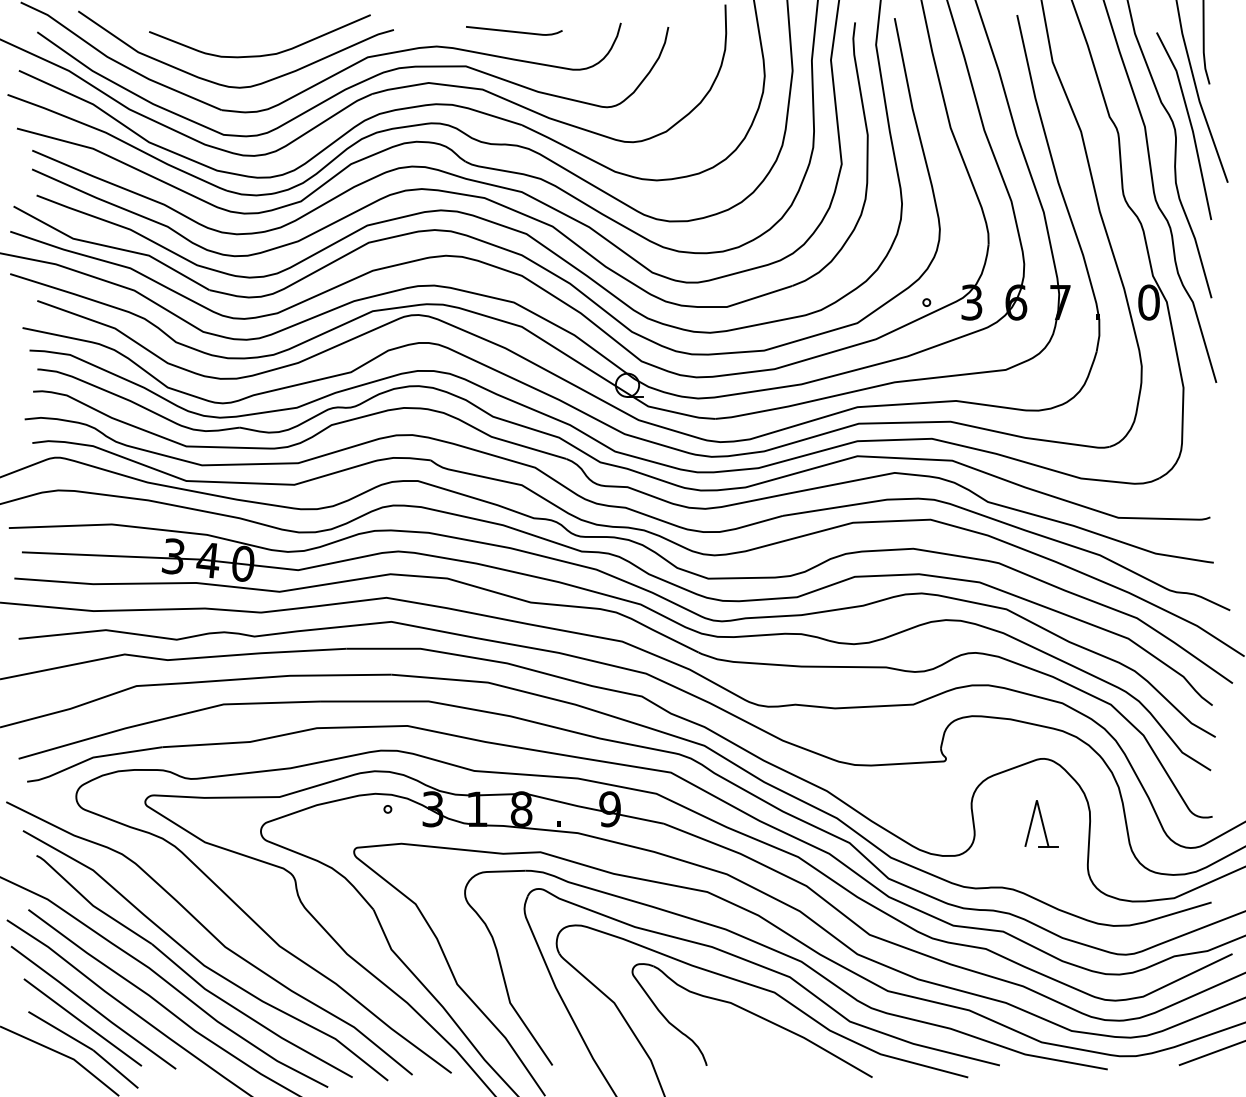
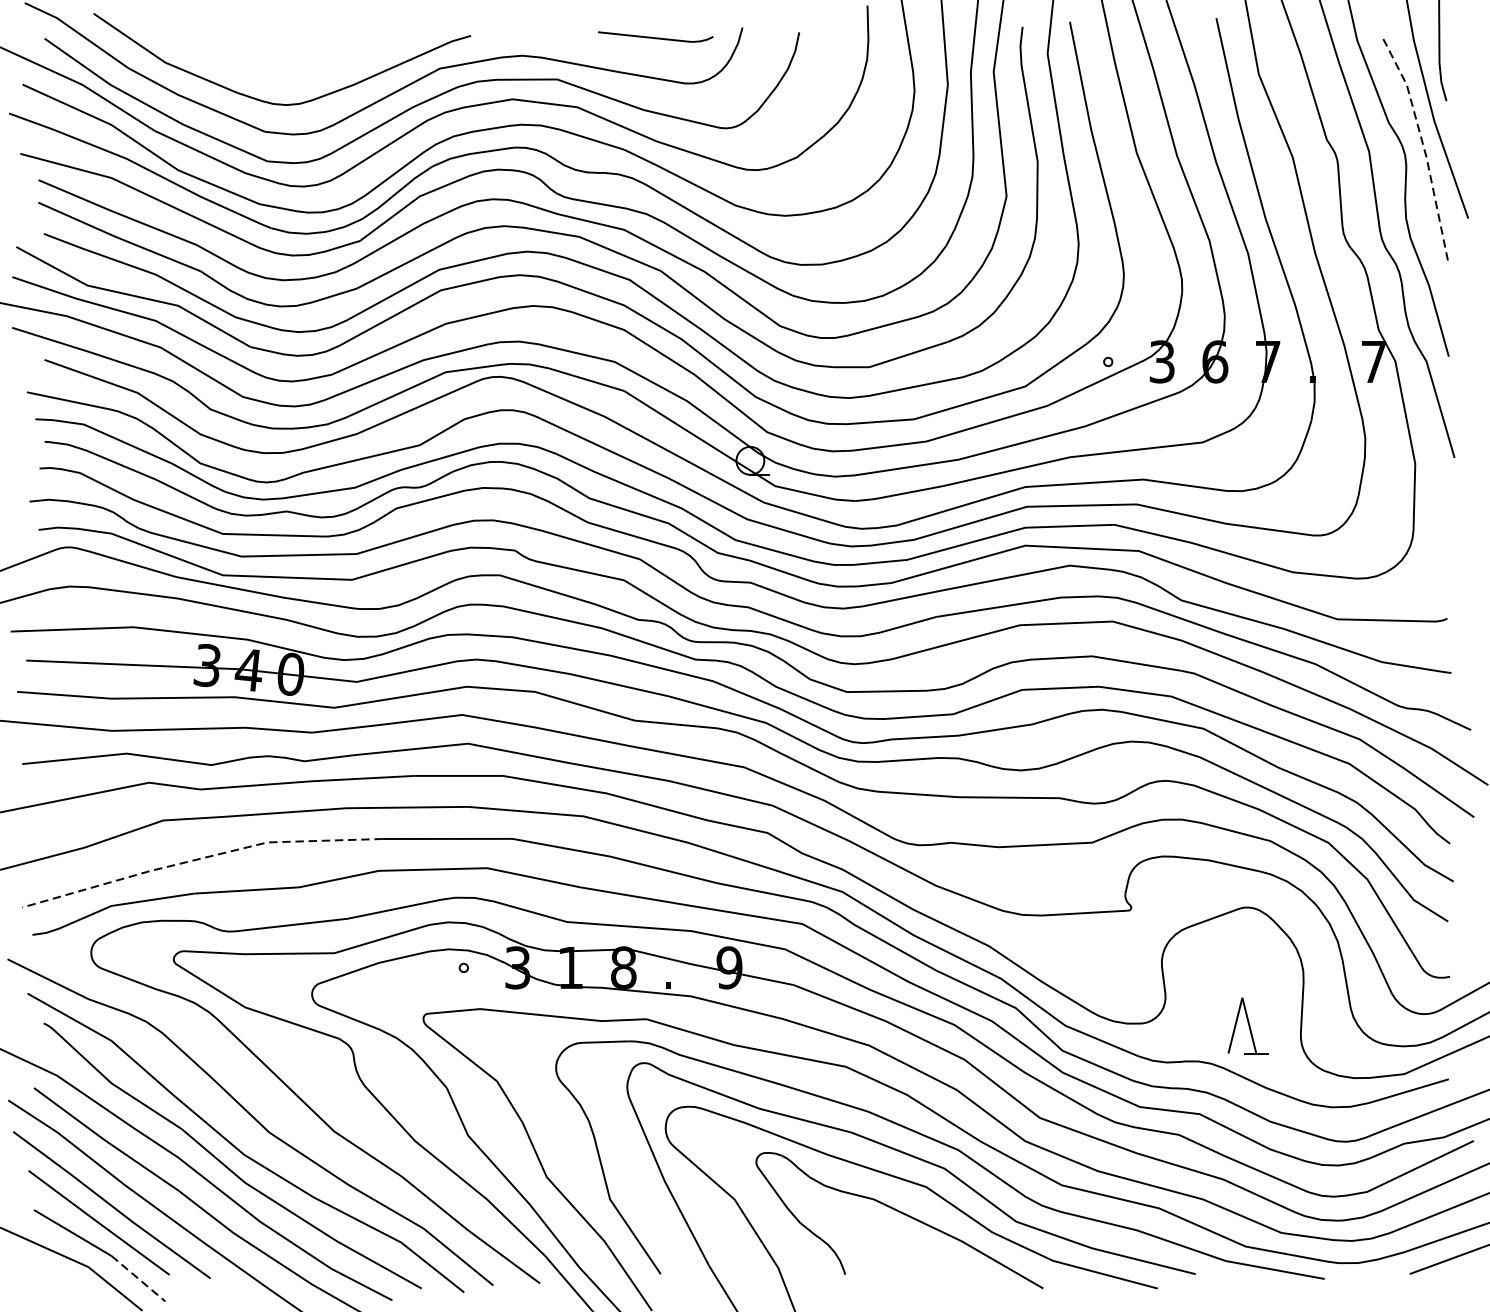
curve: (513, 30) -> (654, 36), moved
curve: (263, 54) -> (315, 65), removed
line: (1190, 123) -> (1423, 147), solid -> dashed
text: (1148, 302) -> (1373, 361), 0 -> 7
line: (166, 718) -> (199, 859), solid -> dashed
part: (1041, 823) -> (1247, 1025), moved
line: (115, 1069) -> (138, 1279), solid -> dashed

